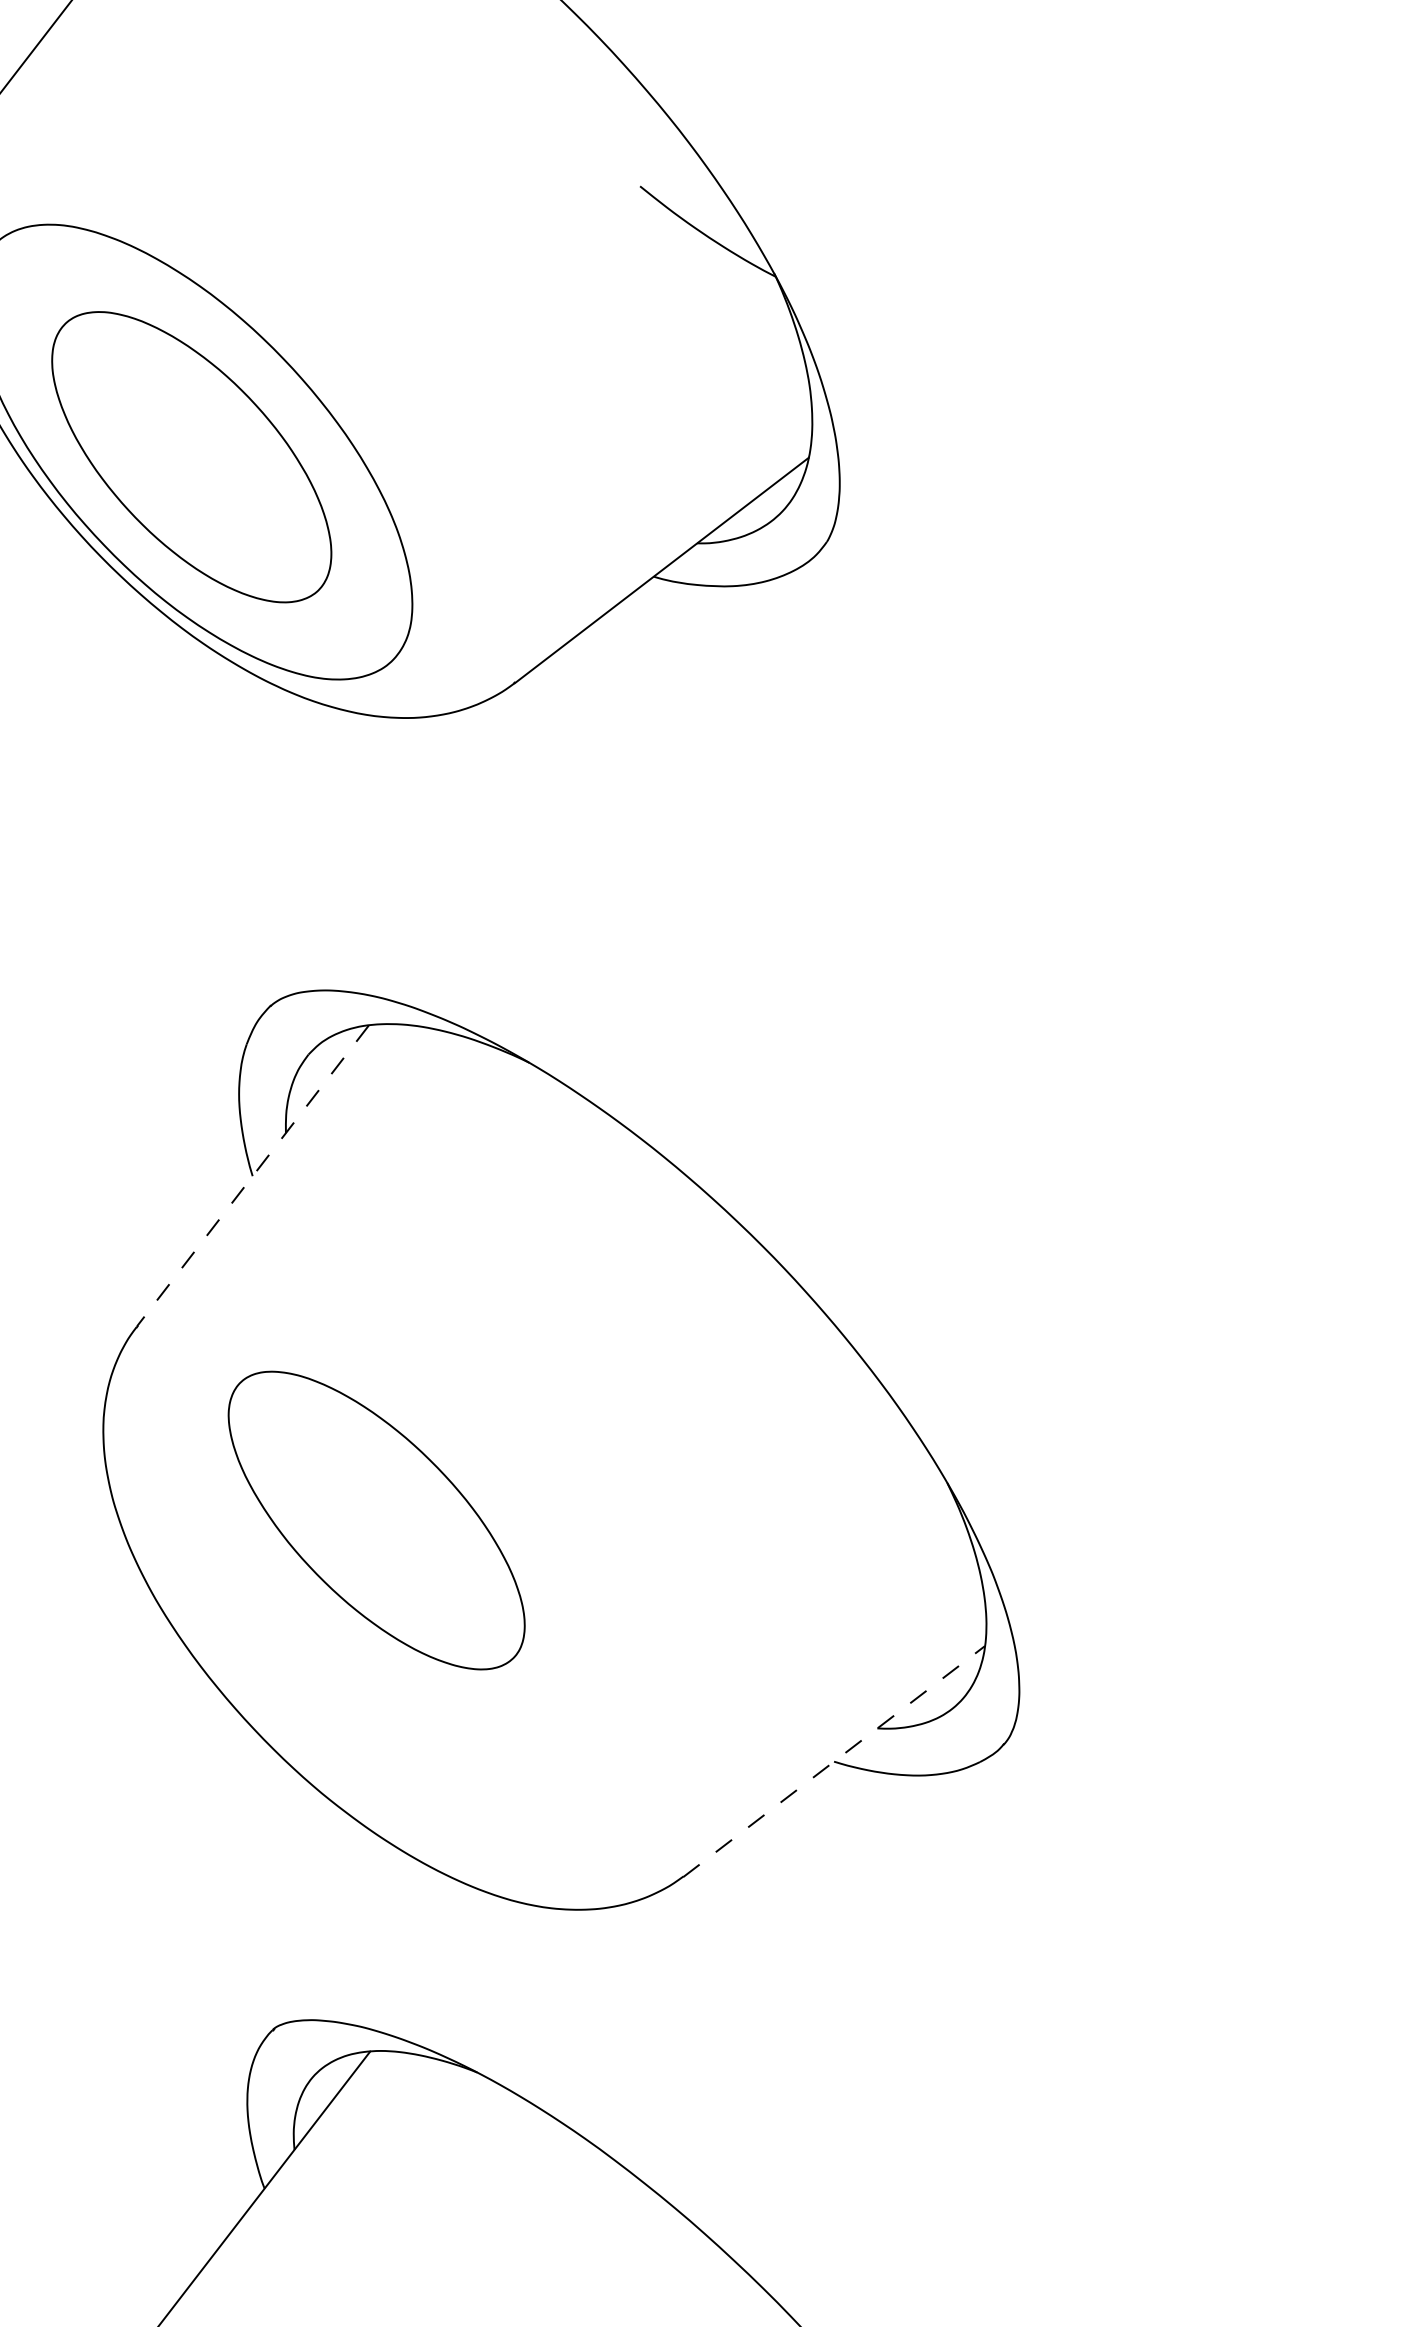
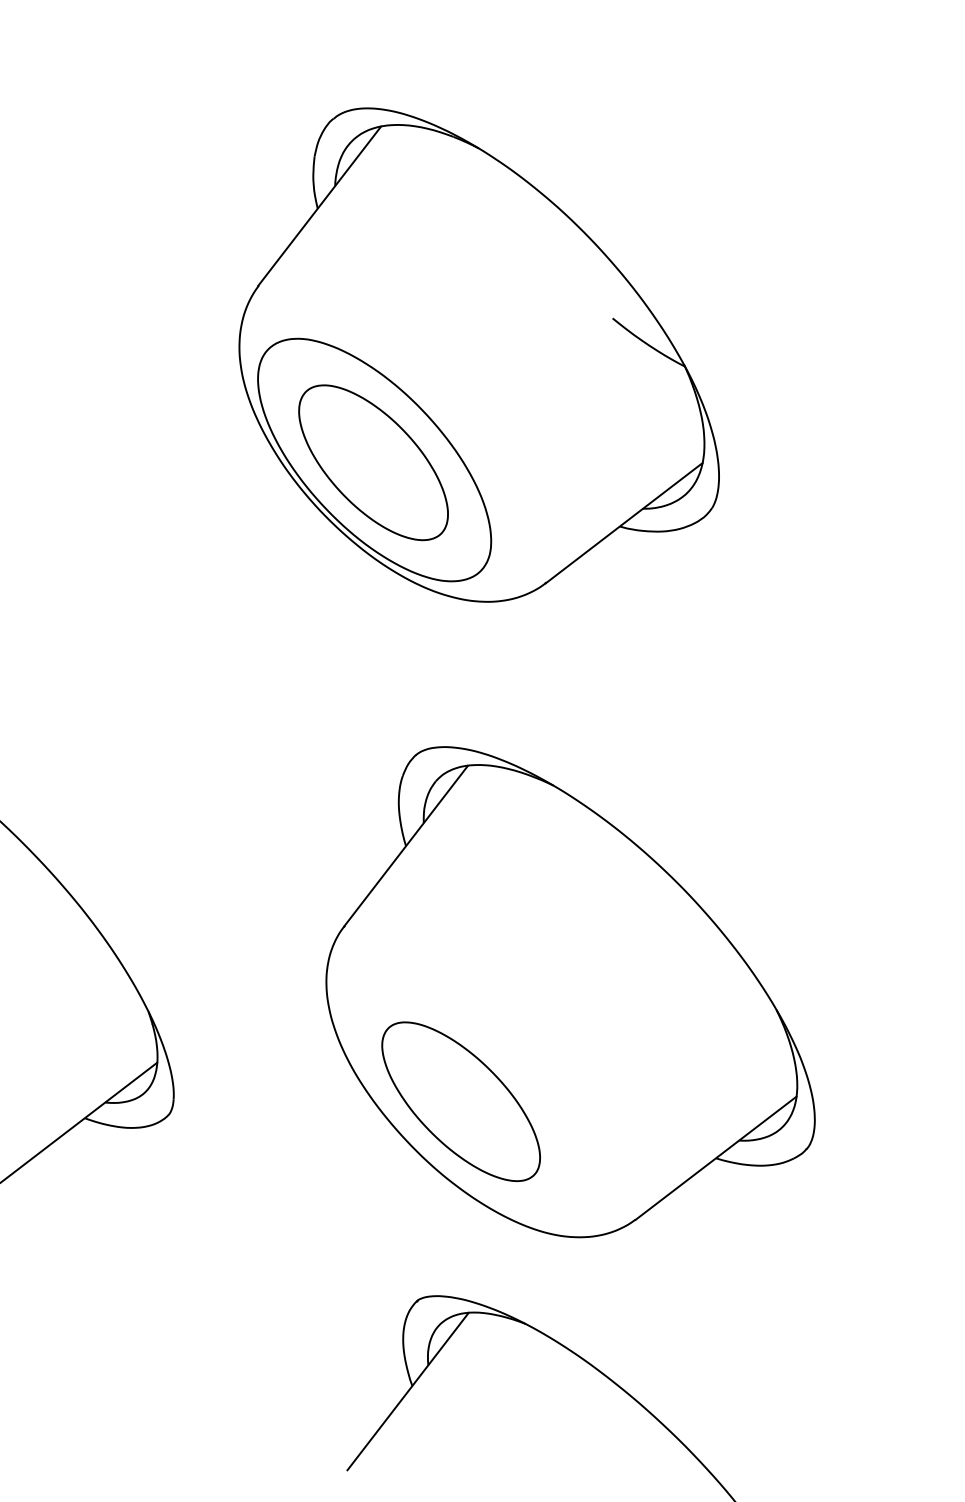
line: (251, 1176) -> (405, 846), dashed -> solid
part: (375, 1520) -> (460, 1101), moved
line: (834, 1760) -> (716, 1157), dashed -> solid

